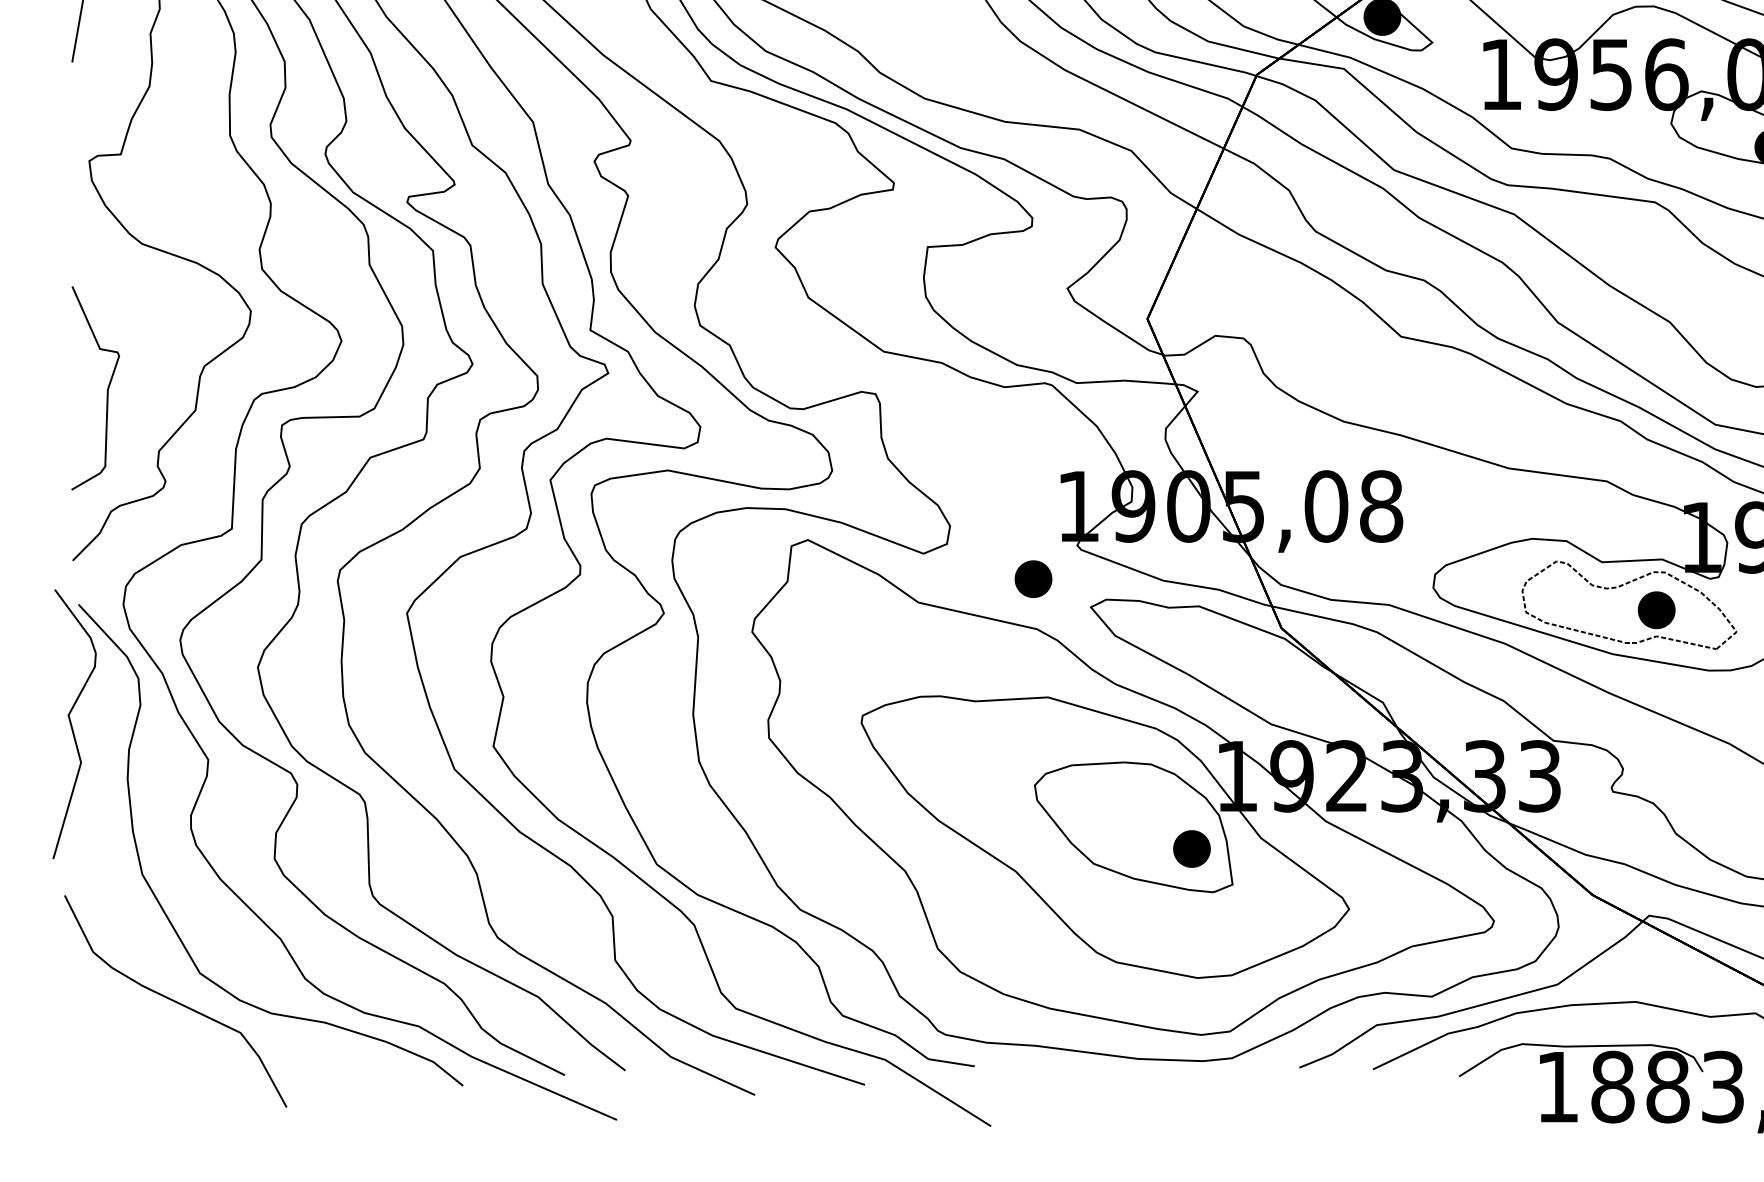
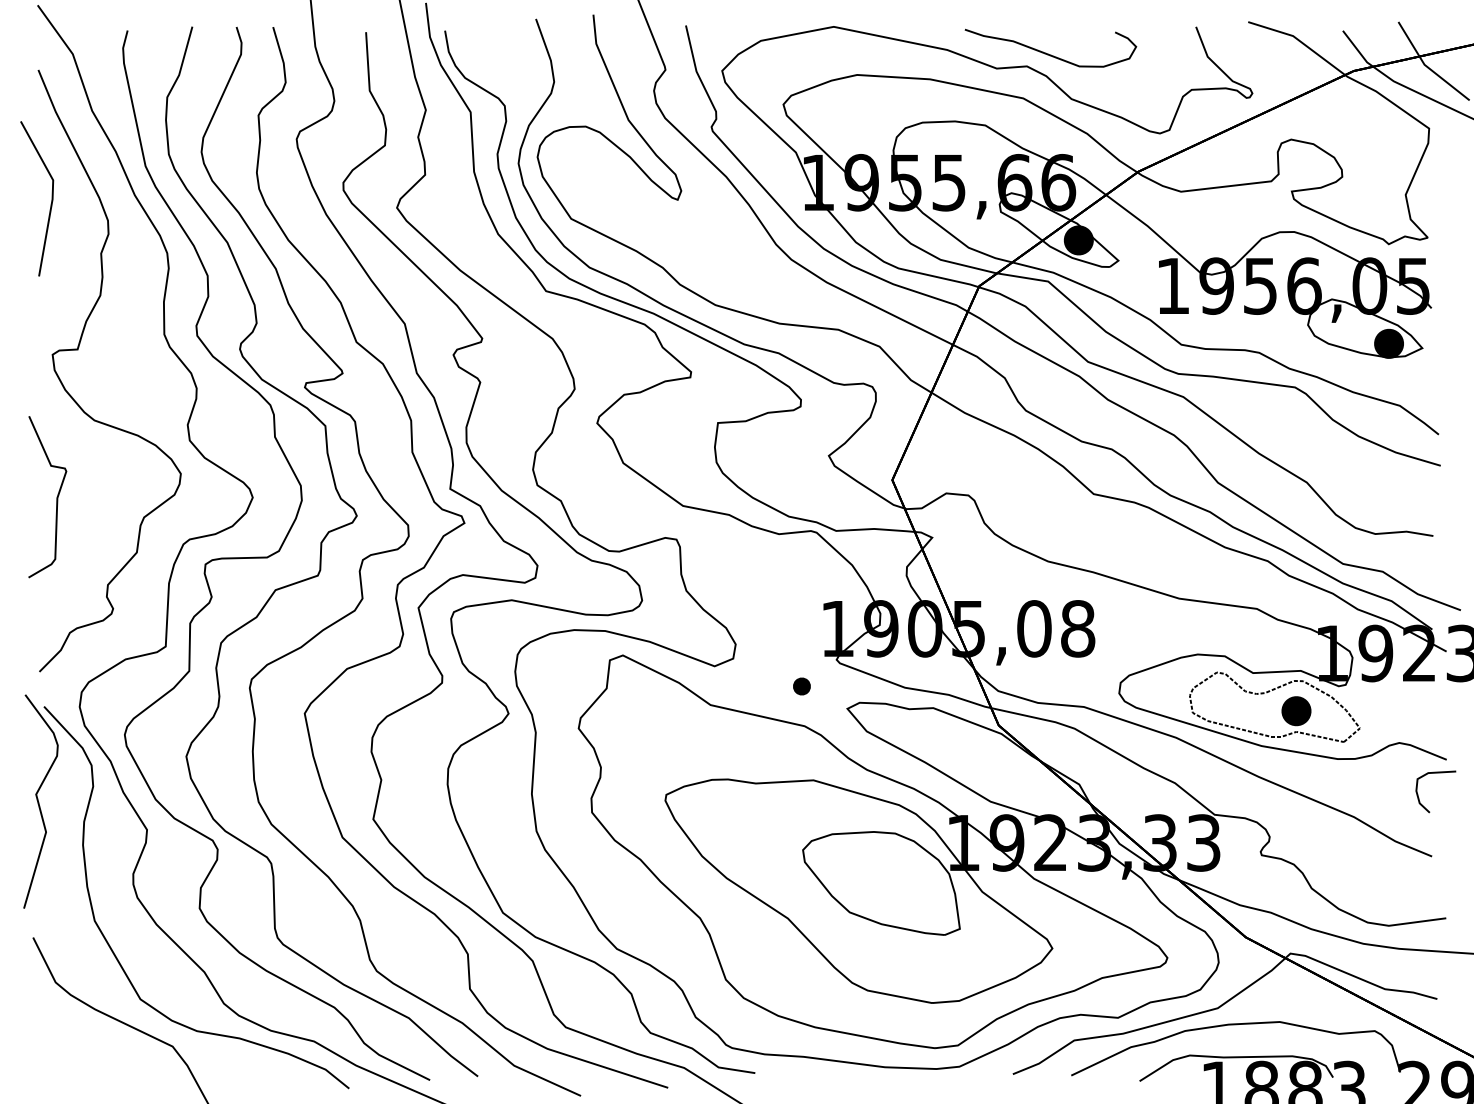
curve: (106, 388) -> (56, 497), moved
part: (1032, 579) -> (801, 686), size x0.6
part: (1191, 848) -> (927, 900), removed

